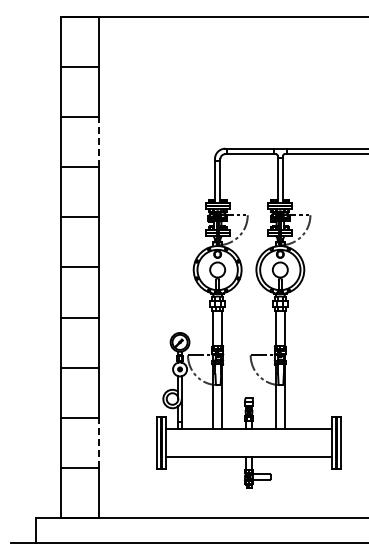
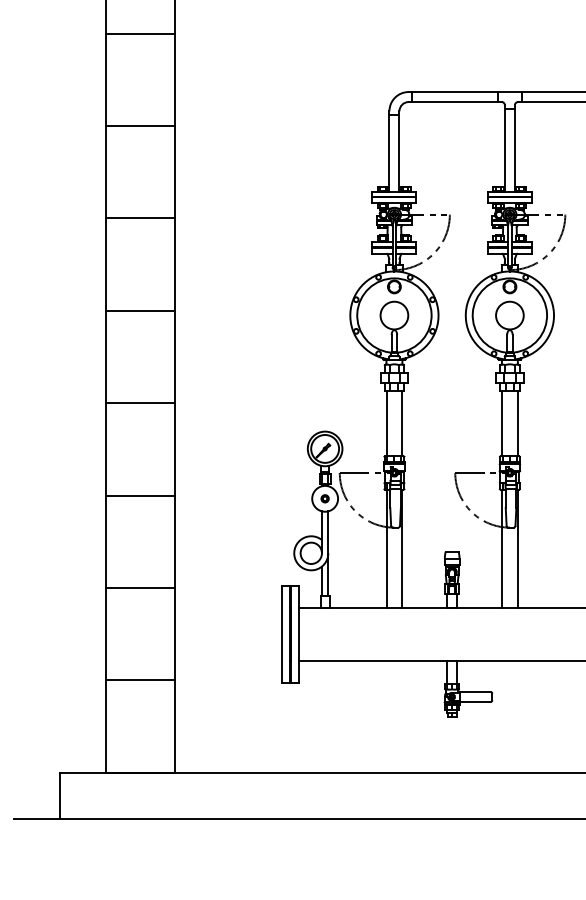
line: (98, 141) -> (174, 78), dashed -> solid
line: (98, 442) -> (174, 633), dashed -> solid

